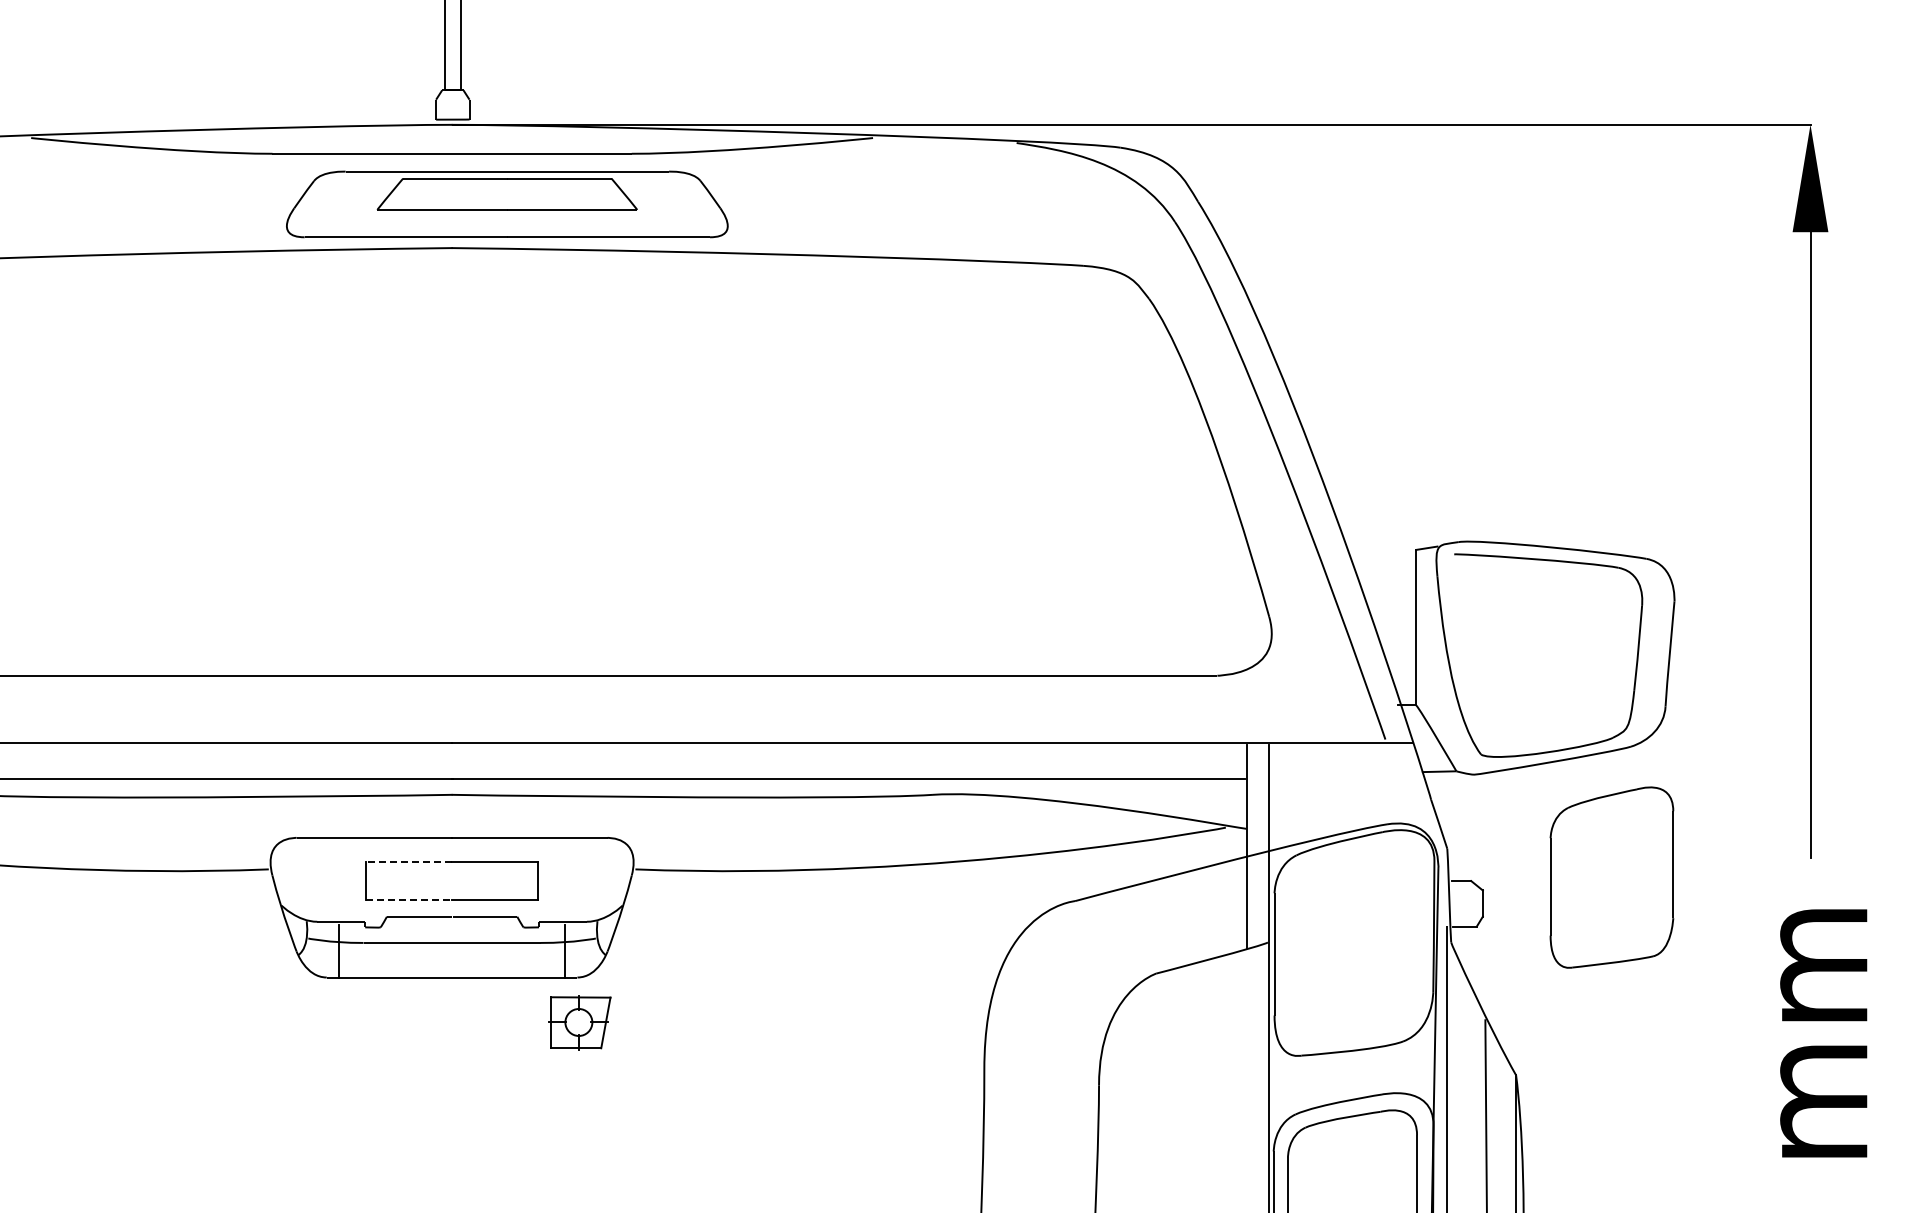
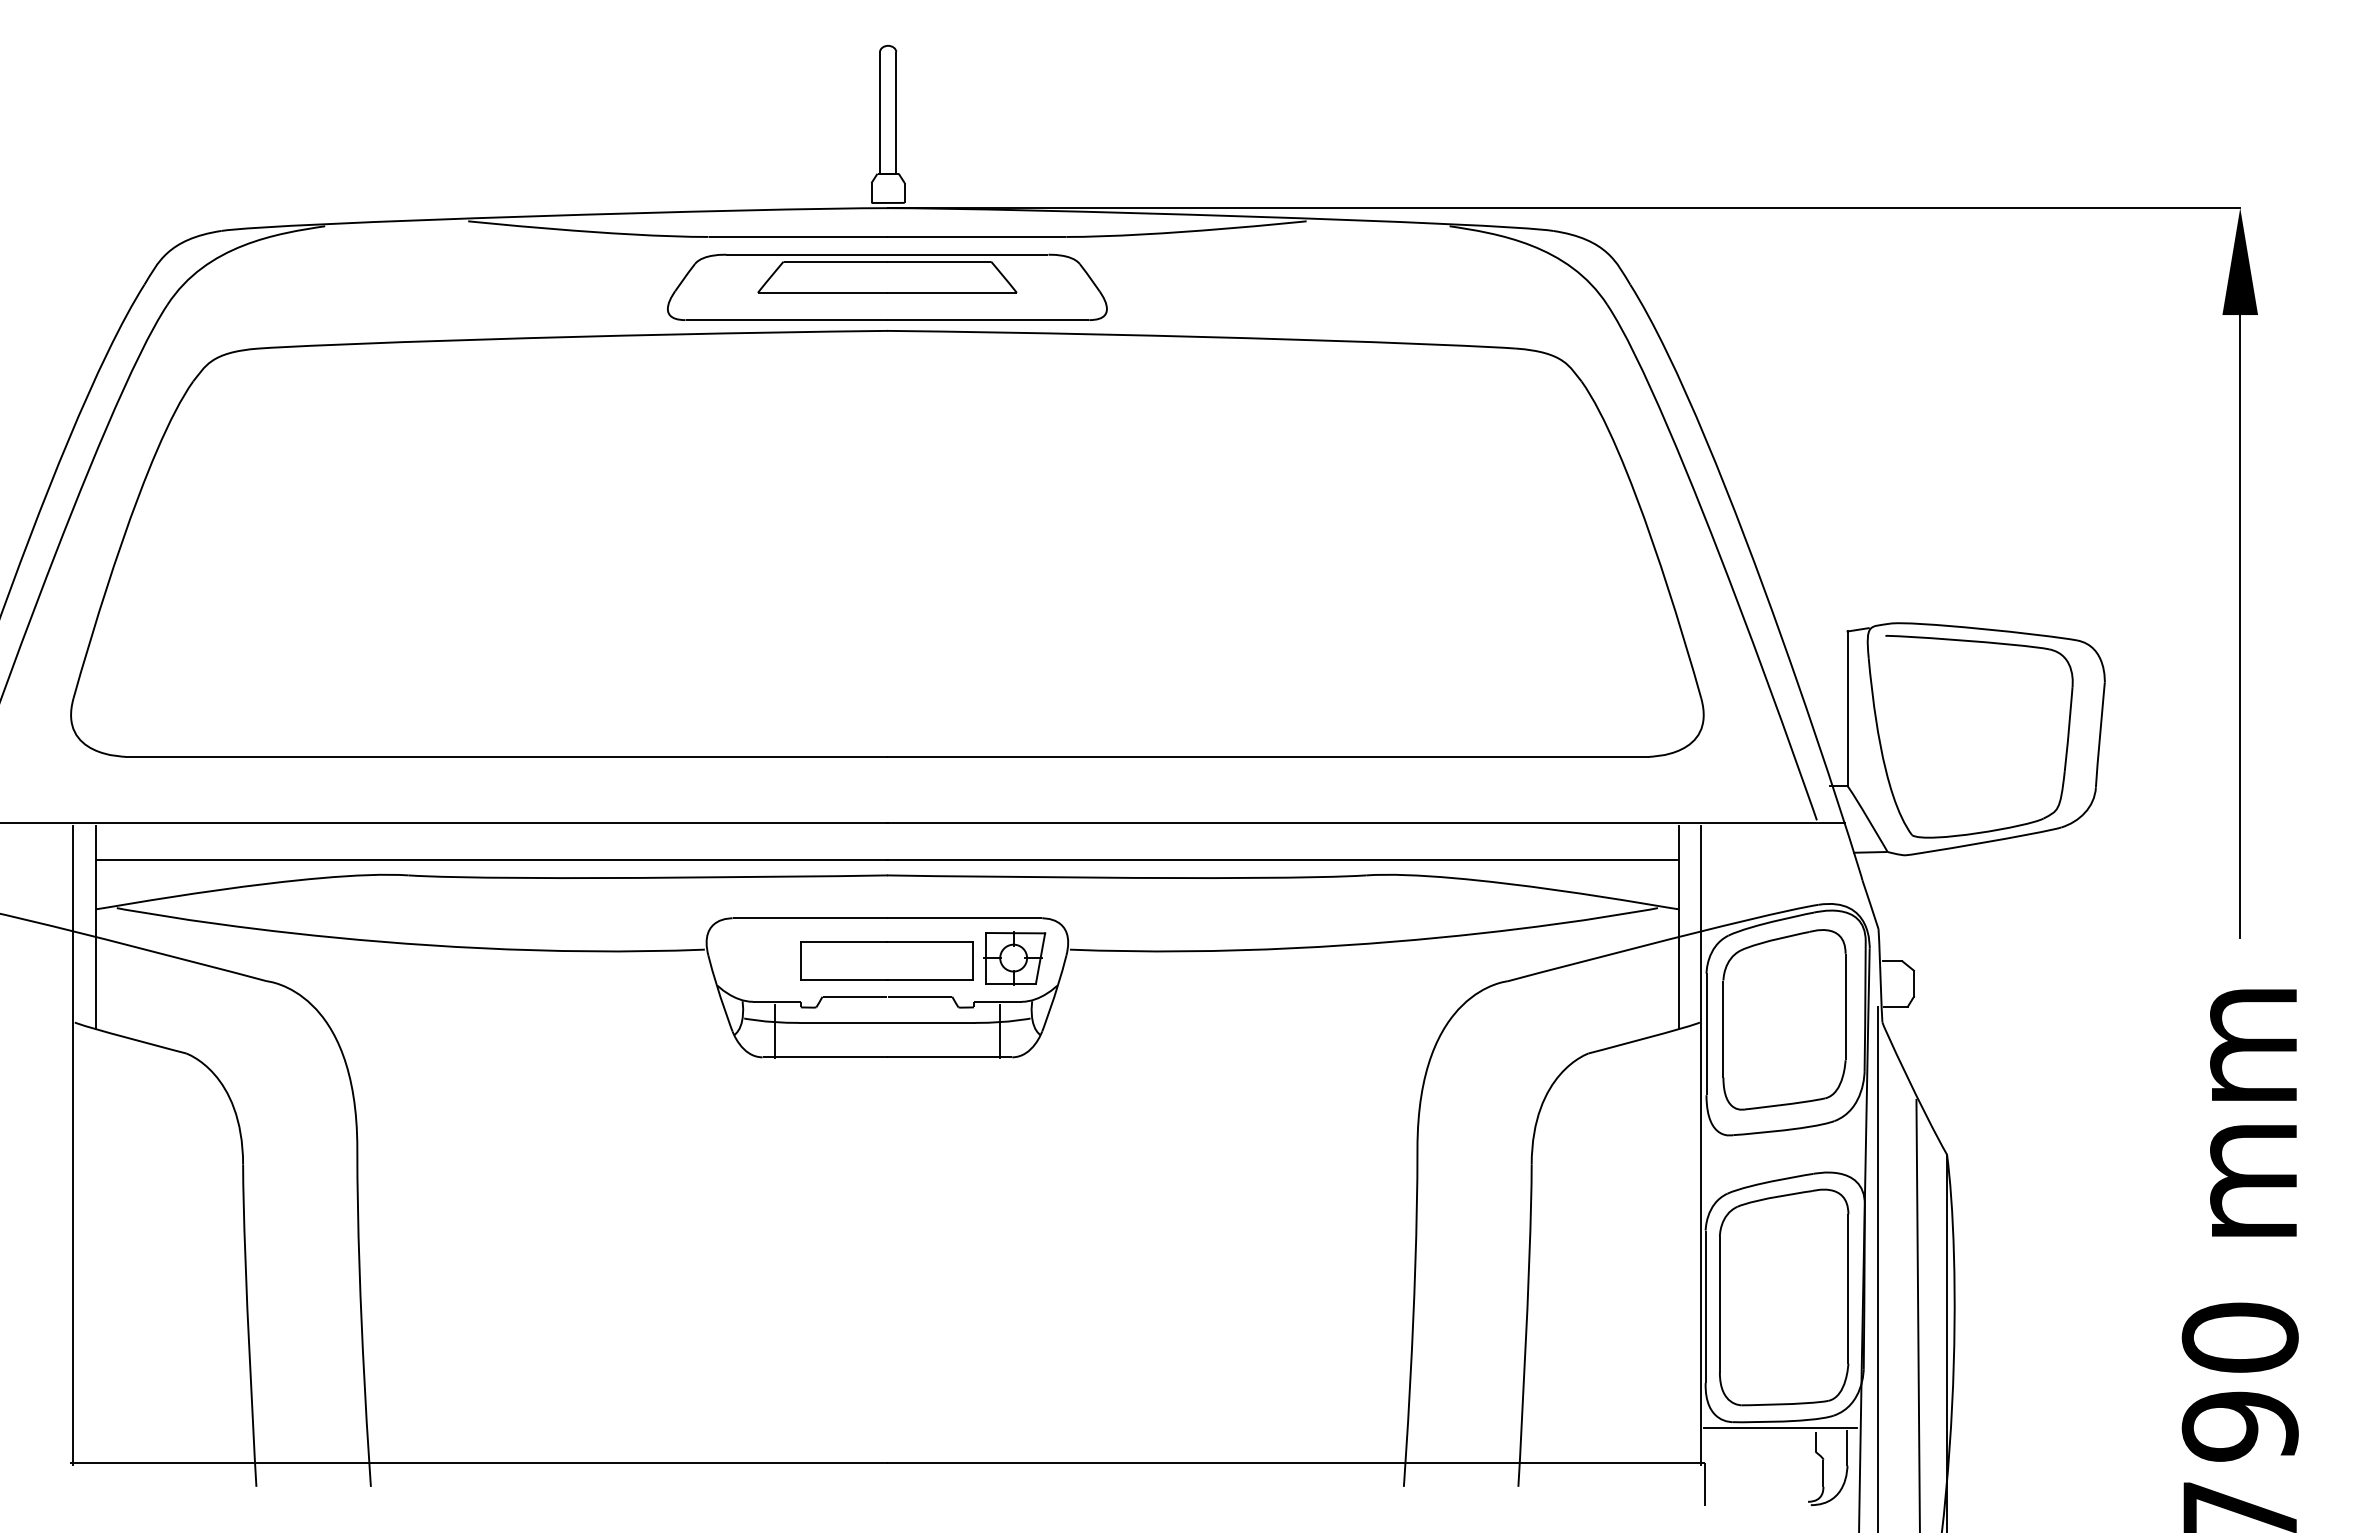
part: (507, 203) -> (887, 286), moved
line: (408, 861) -> (843, 941), dashed -> solid
part: (1611, 877) -> (1784, 1019), moved
line: (410, 900) -> (845, 980), dashed -> solid
part: (579, 1022) -> (1014, 958), moved

